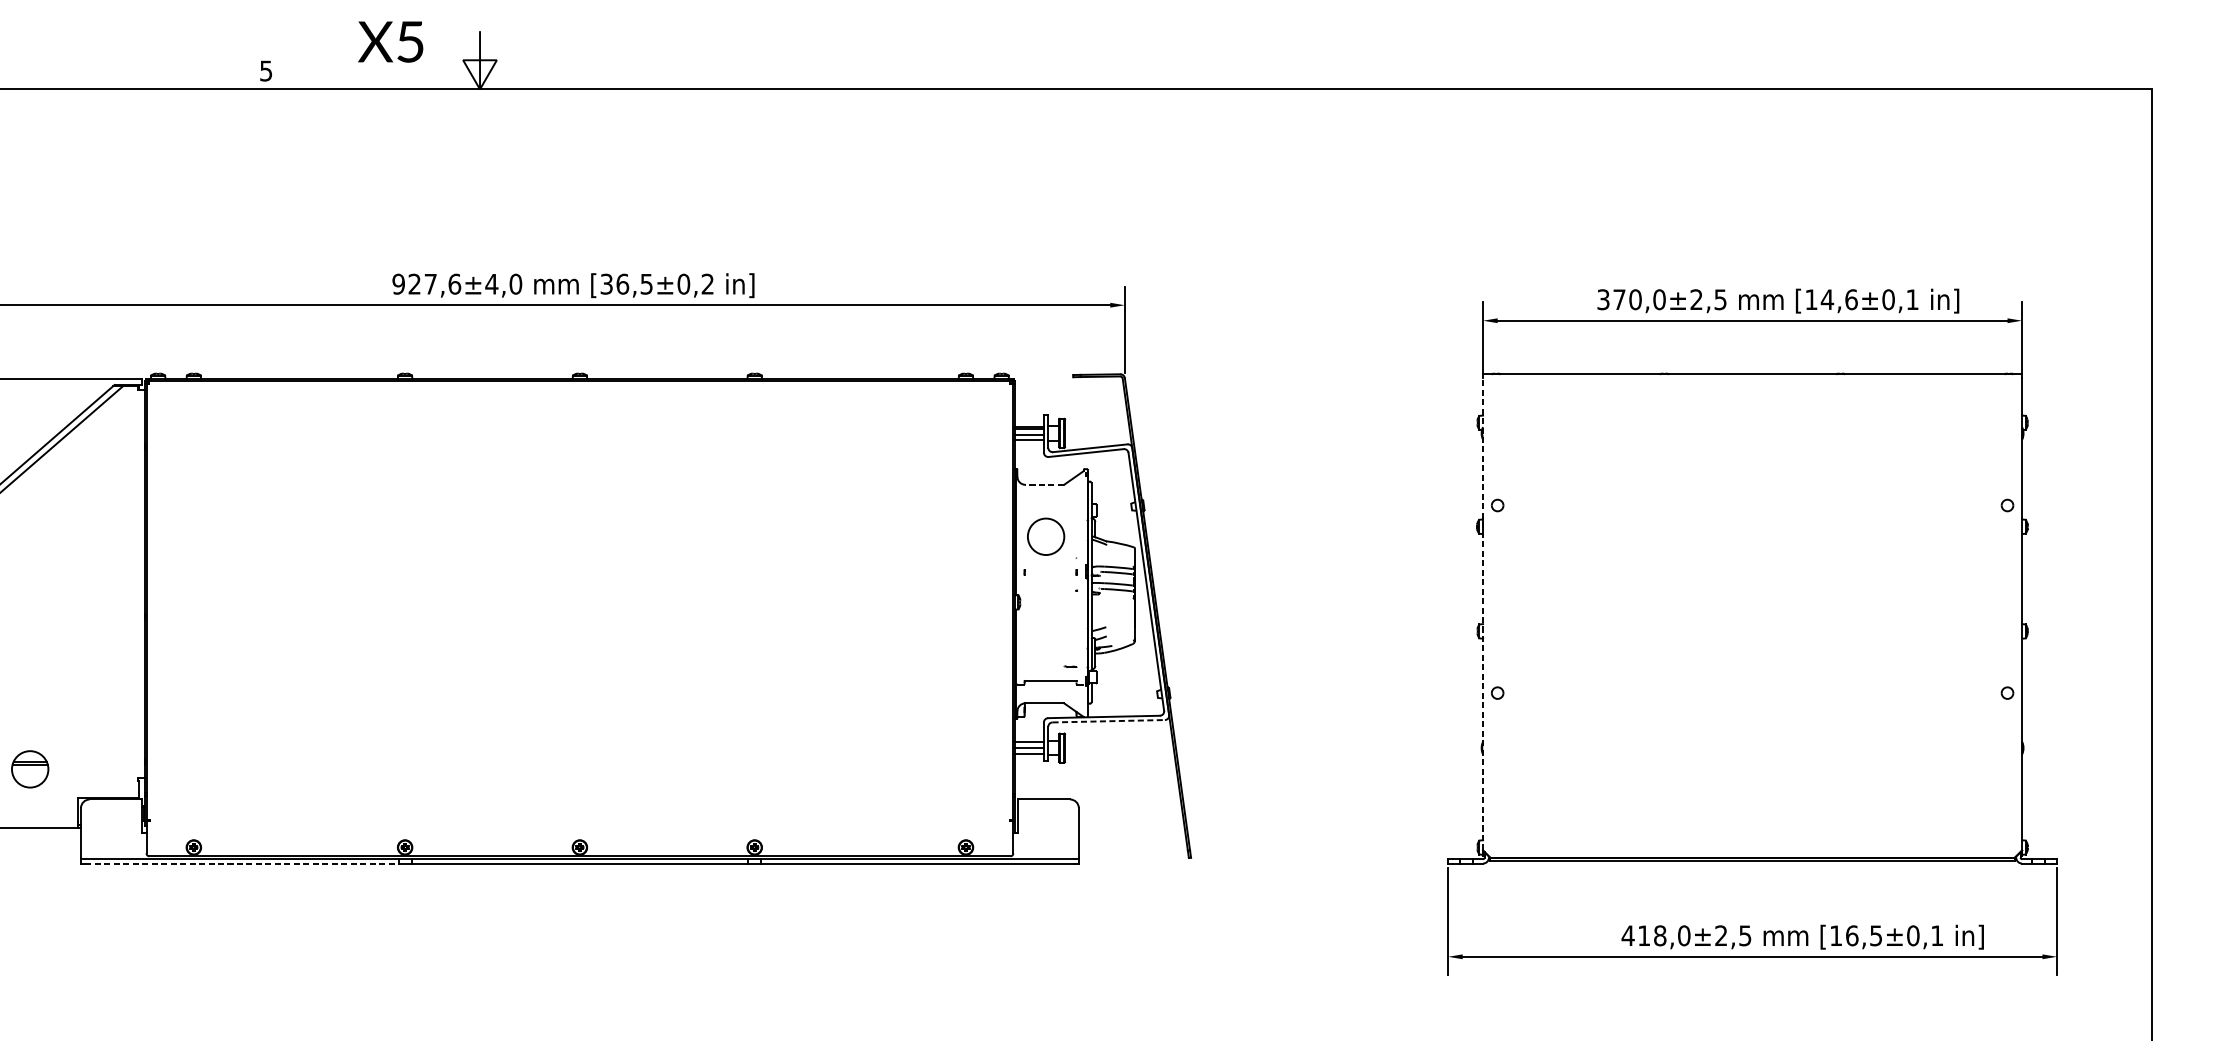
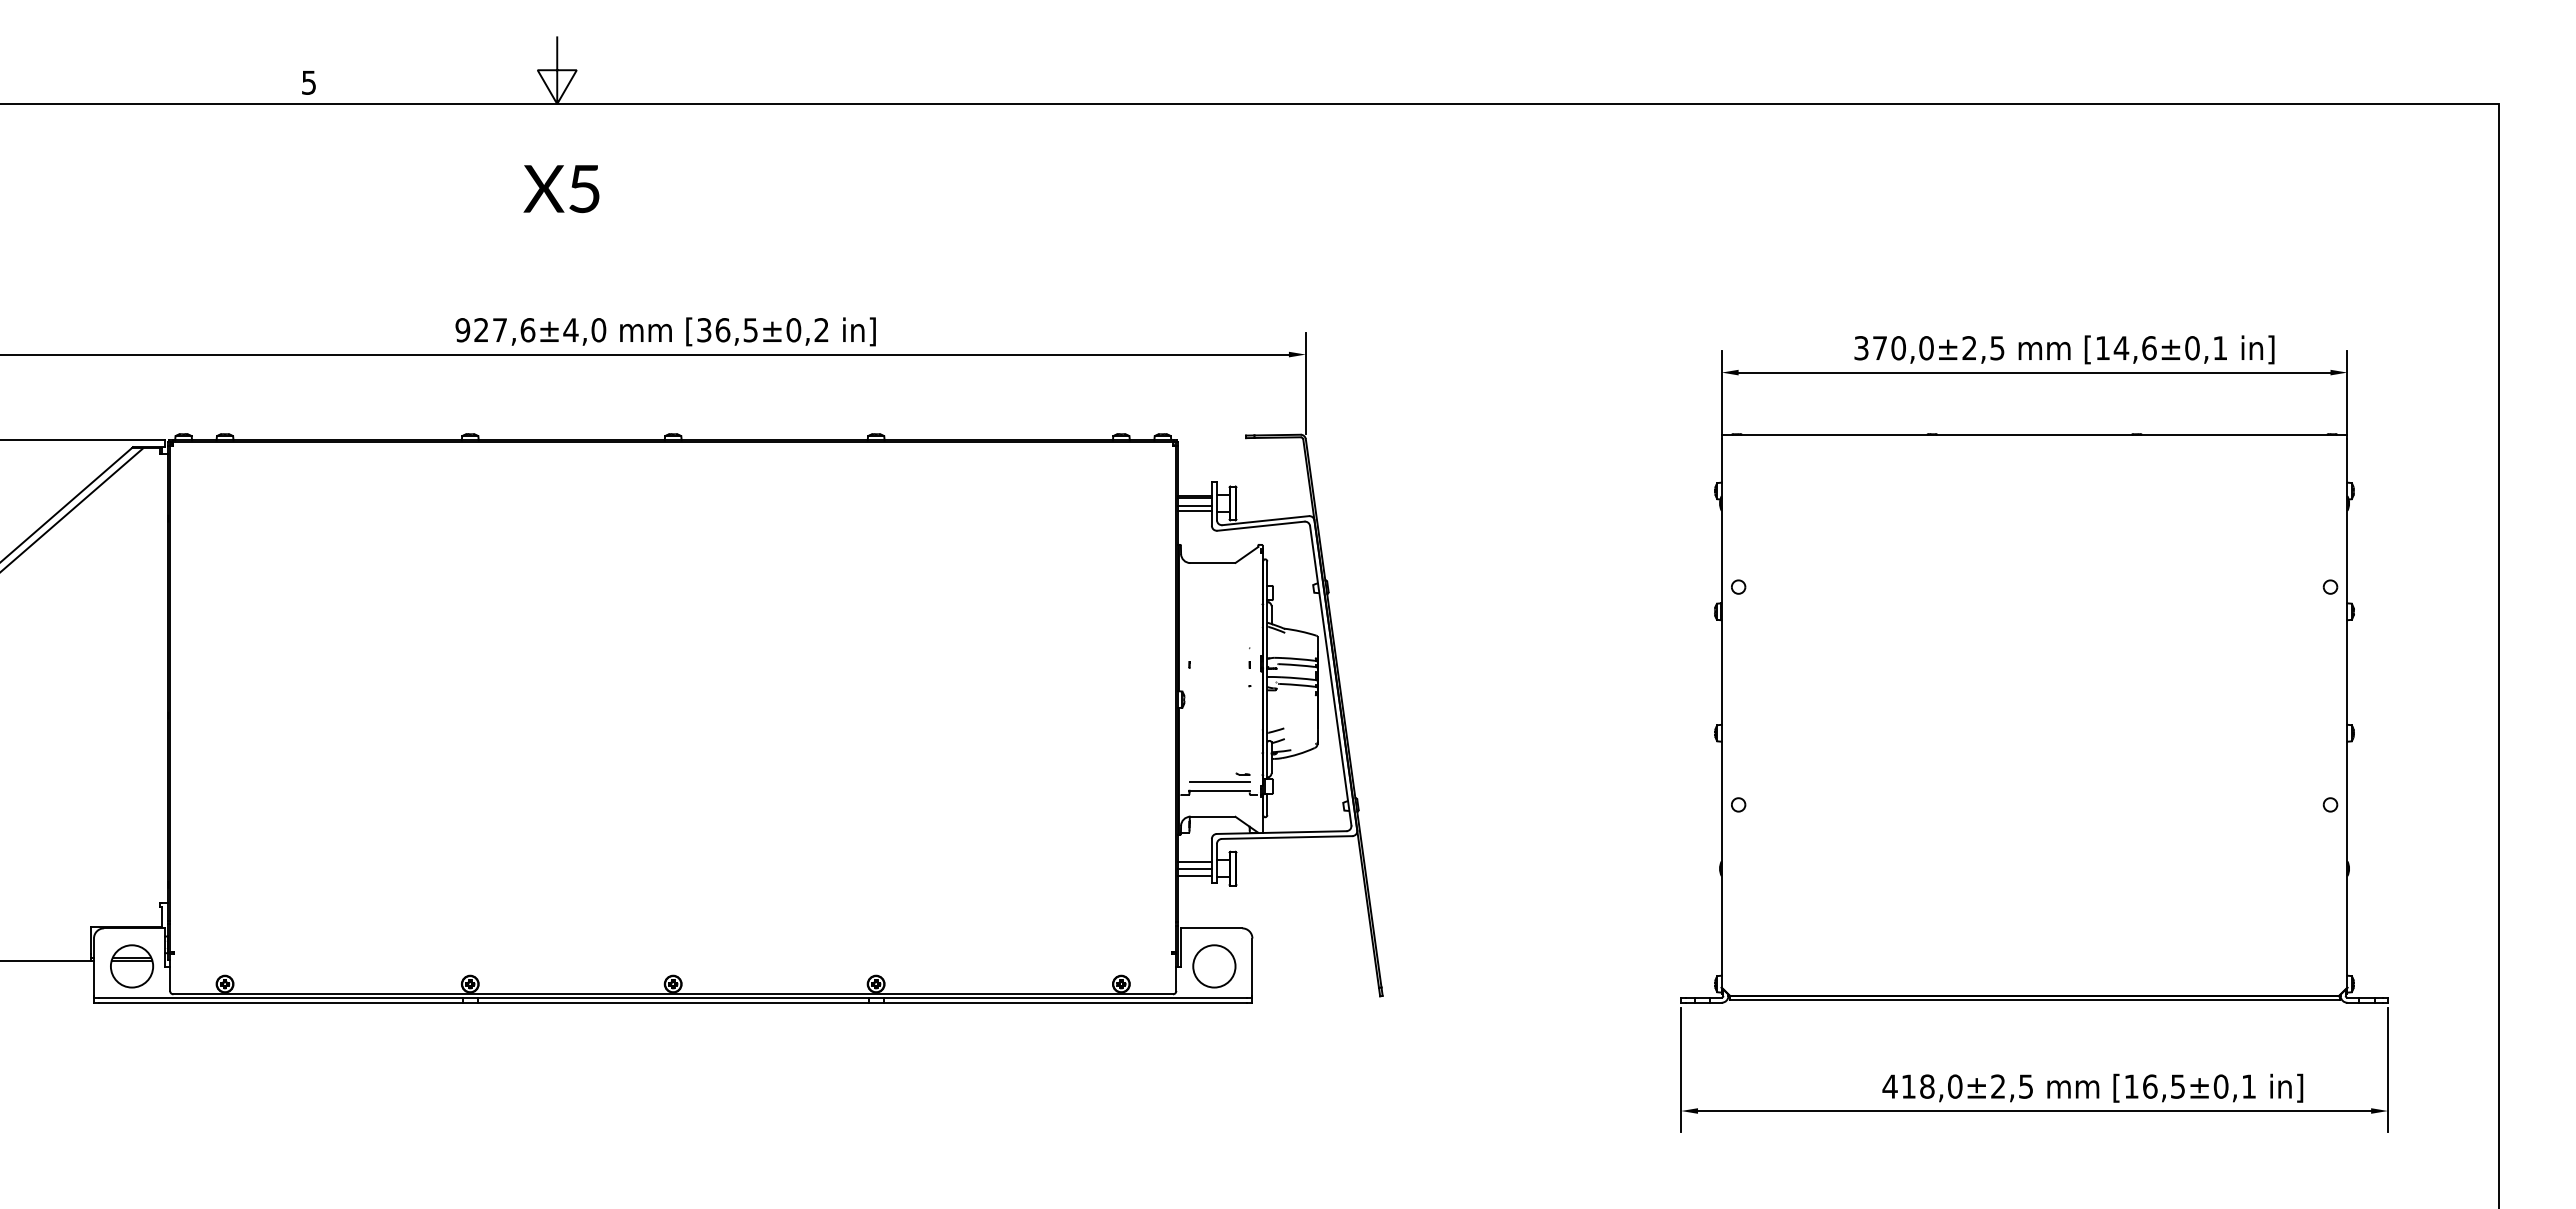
text: (390, 42) -> (561, 189), moved
line: (1044, 485) -> (1212, 563), dashed -> solid
circle: (1046, 536) -> (1214, 966), moved
line: (1482, 613) -> (1721, 712), dashed -> solid
line: (1050, 673) -> (1219, 782), added
line: (1109, 721) -> (1287, 837), dashed -> solid
part: (30, 769) -> (132, 966), moved
line: (241, 863) -> (280, 1002), dashed -> solid

